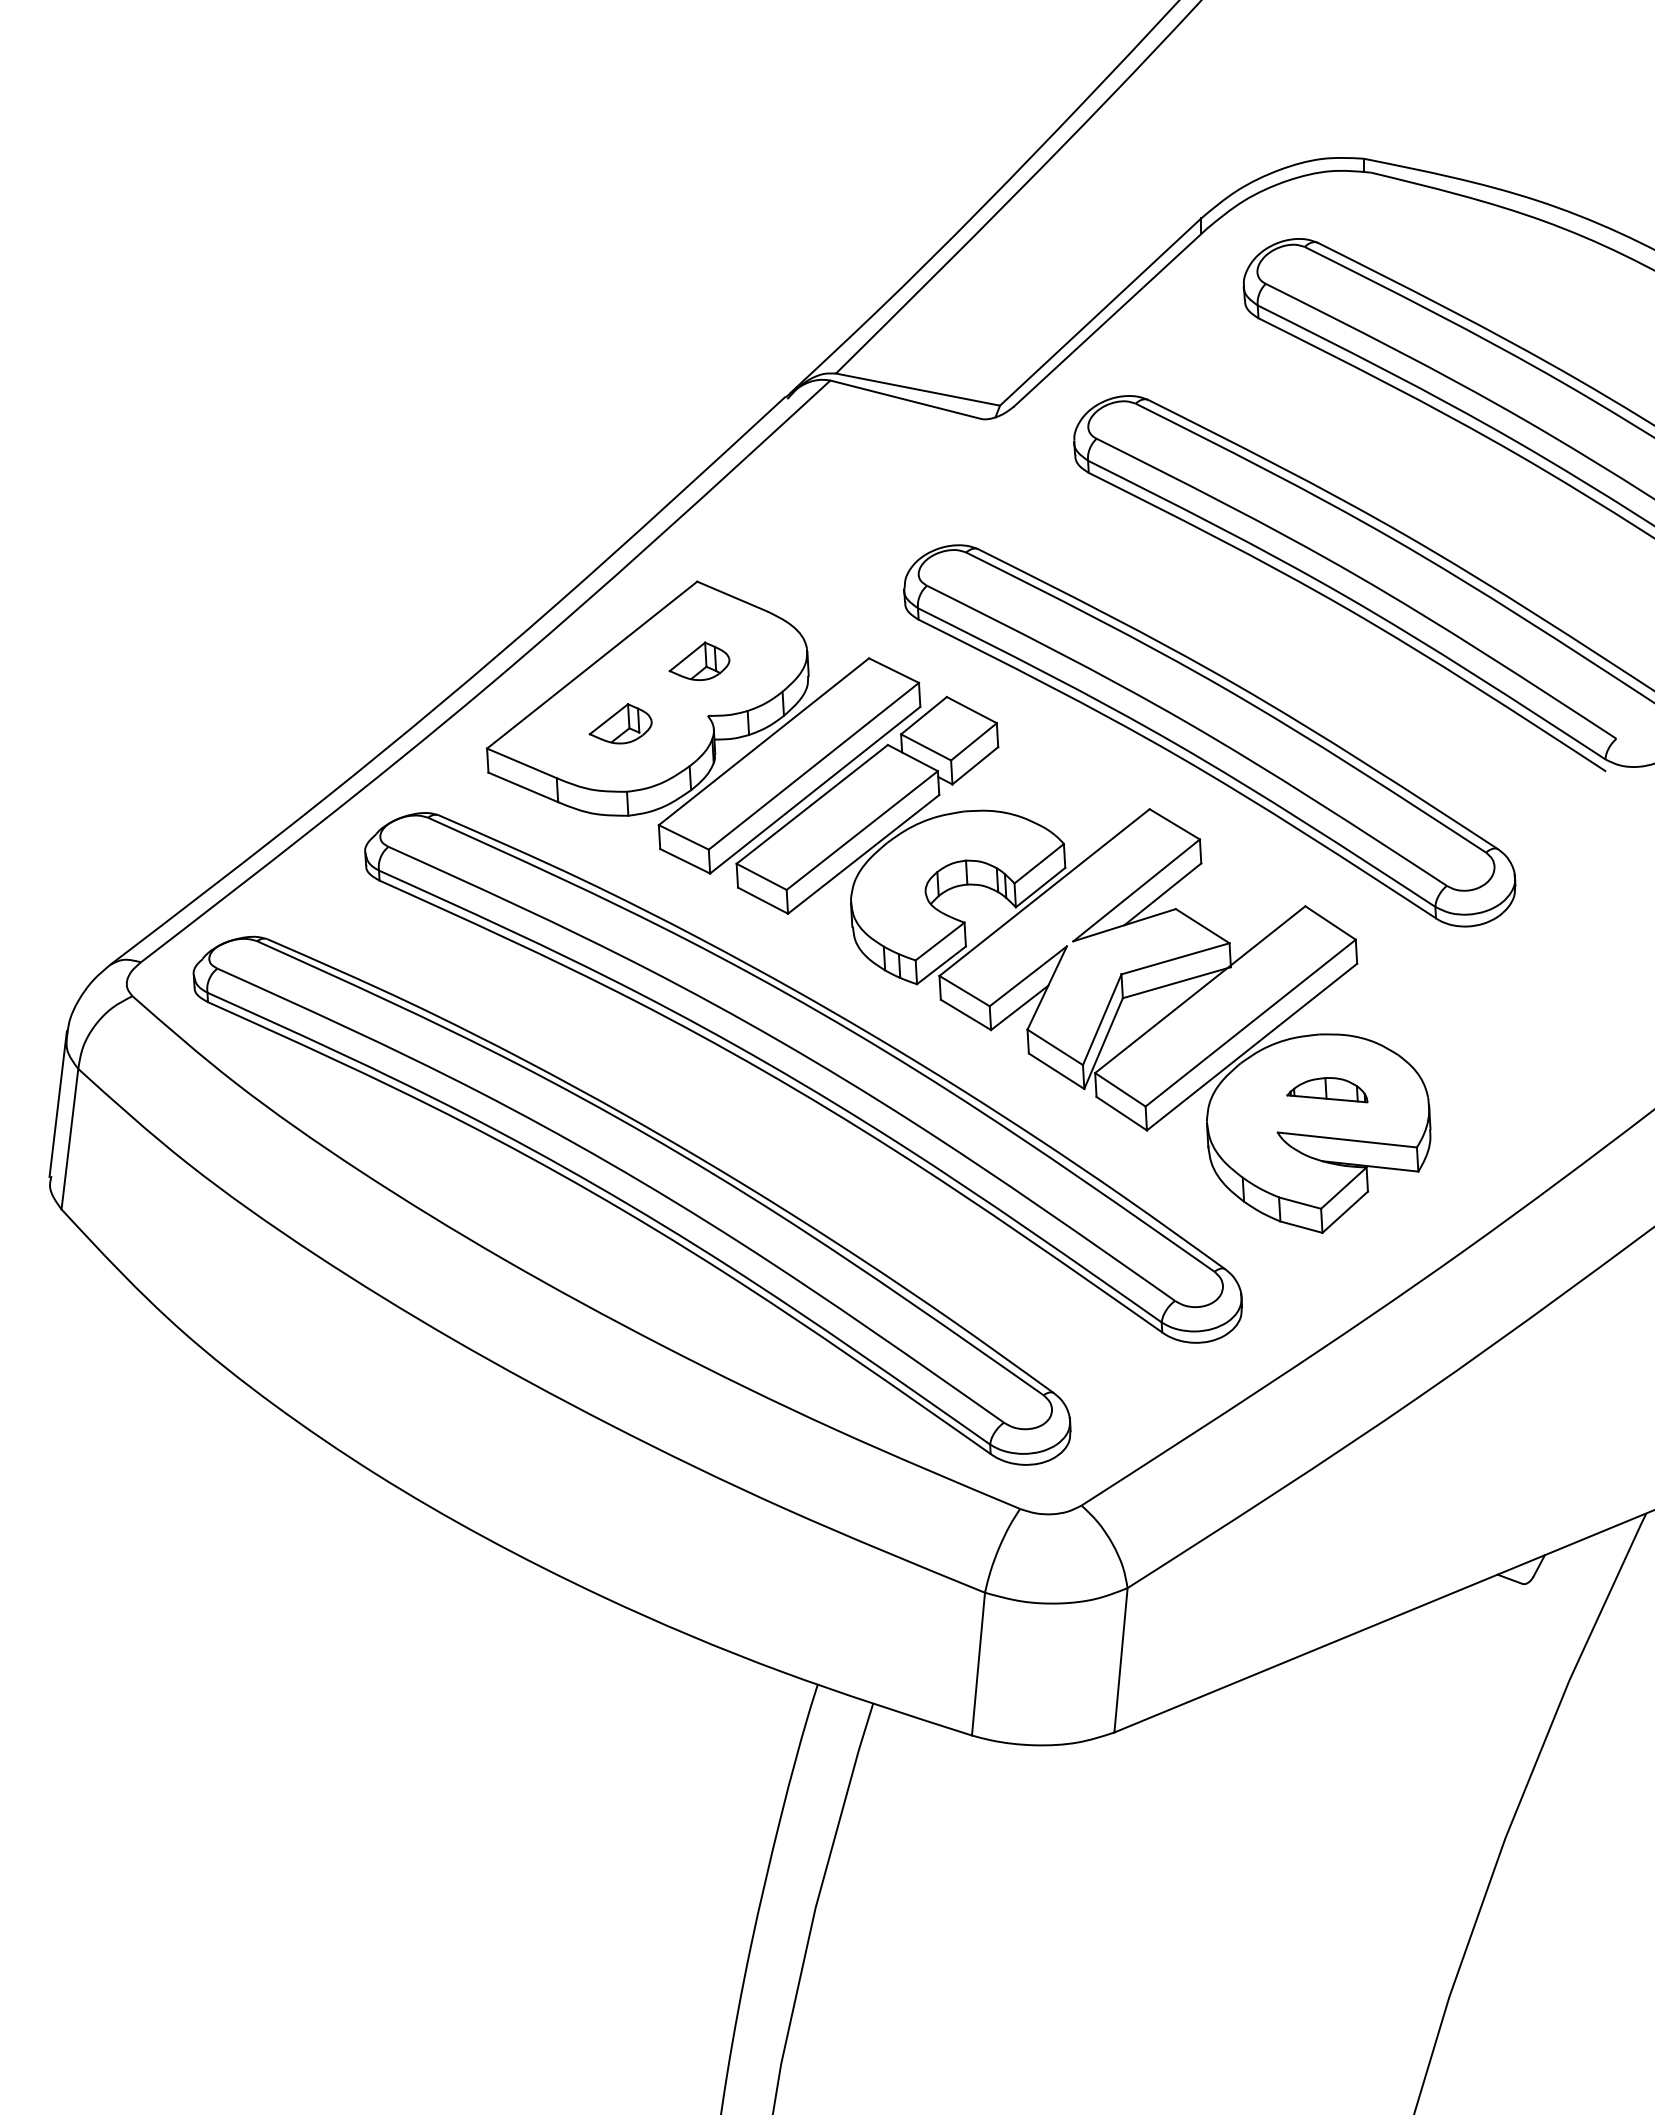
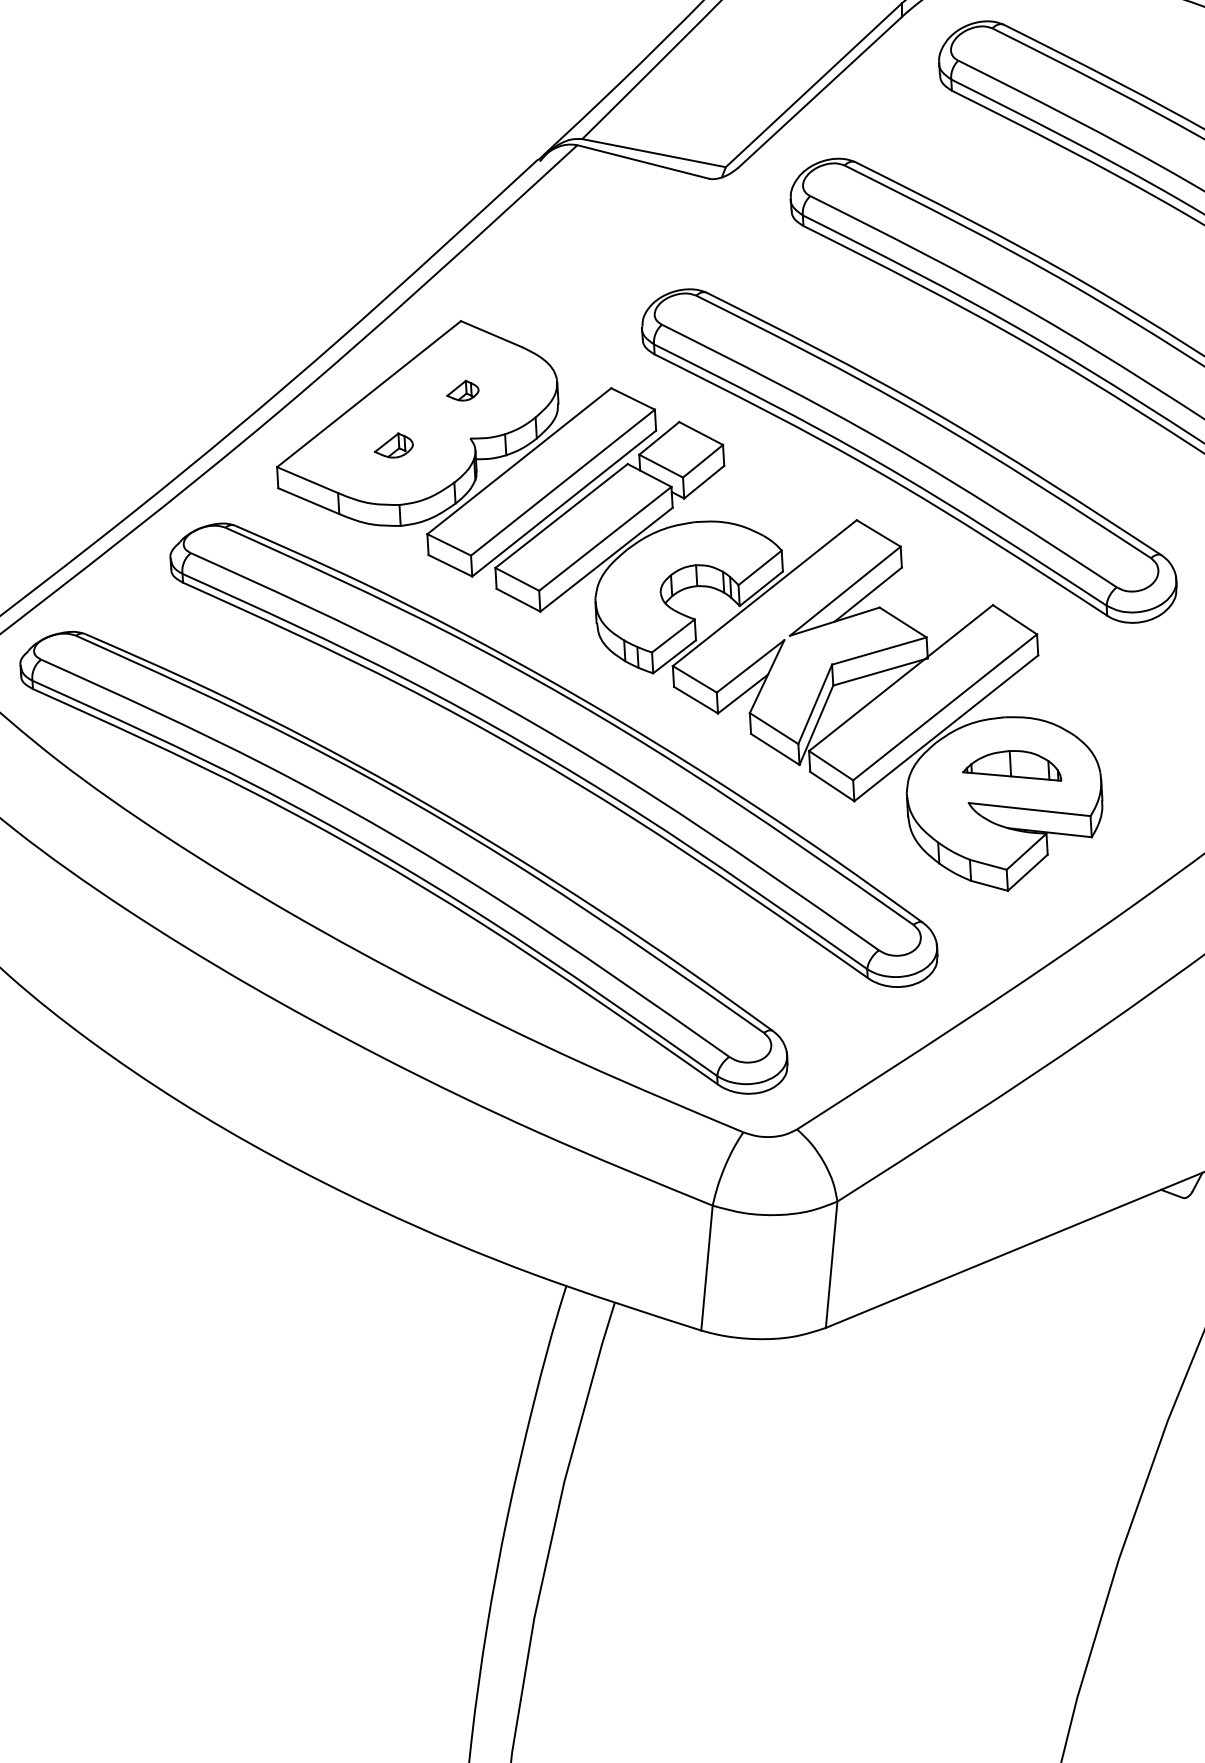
part: (699, 660) -> (462, 390), size x0.6
part: (620, 723) -> (393, 445), size x0.7
part: (1327, 1090) -> (1012, 766), size x1.4

